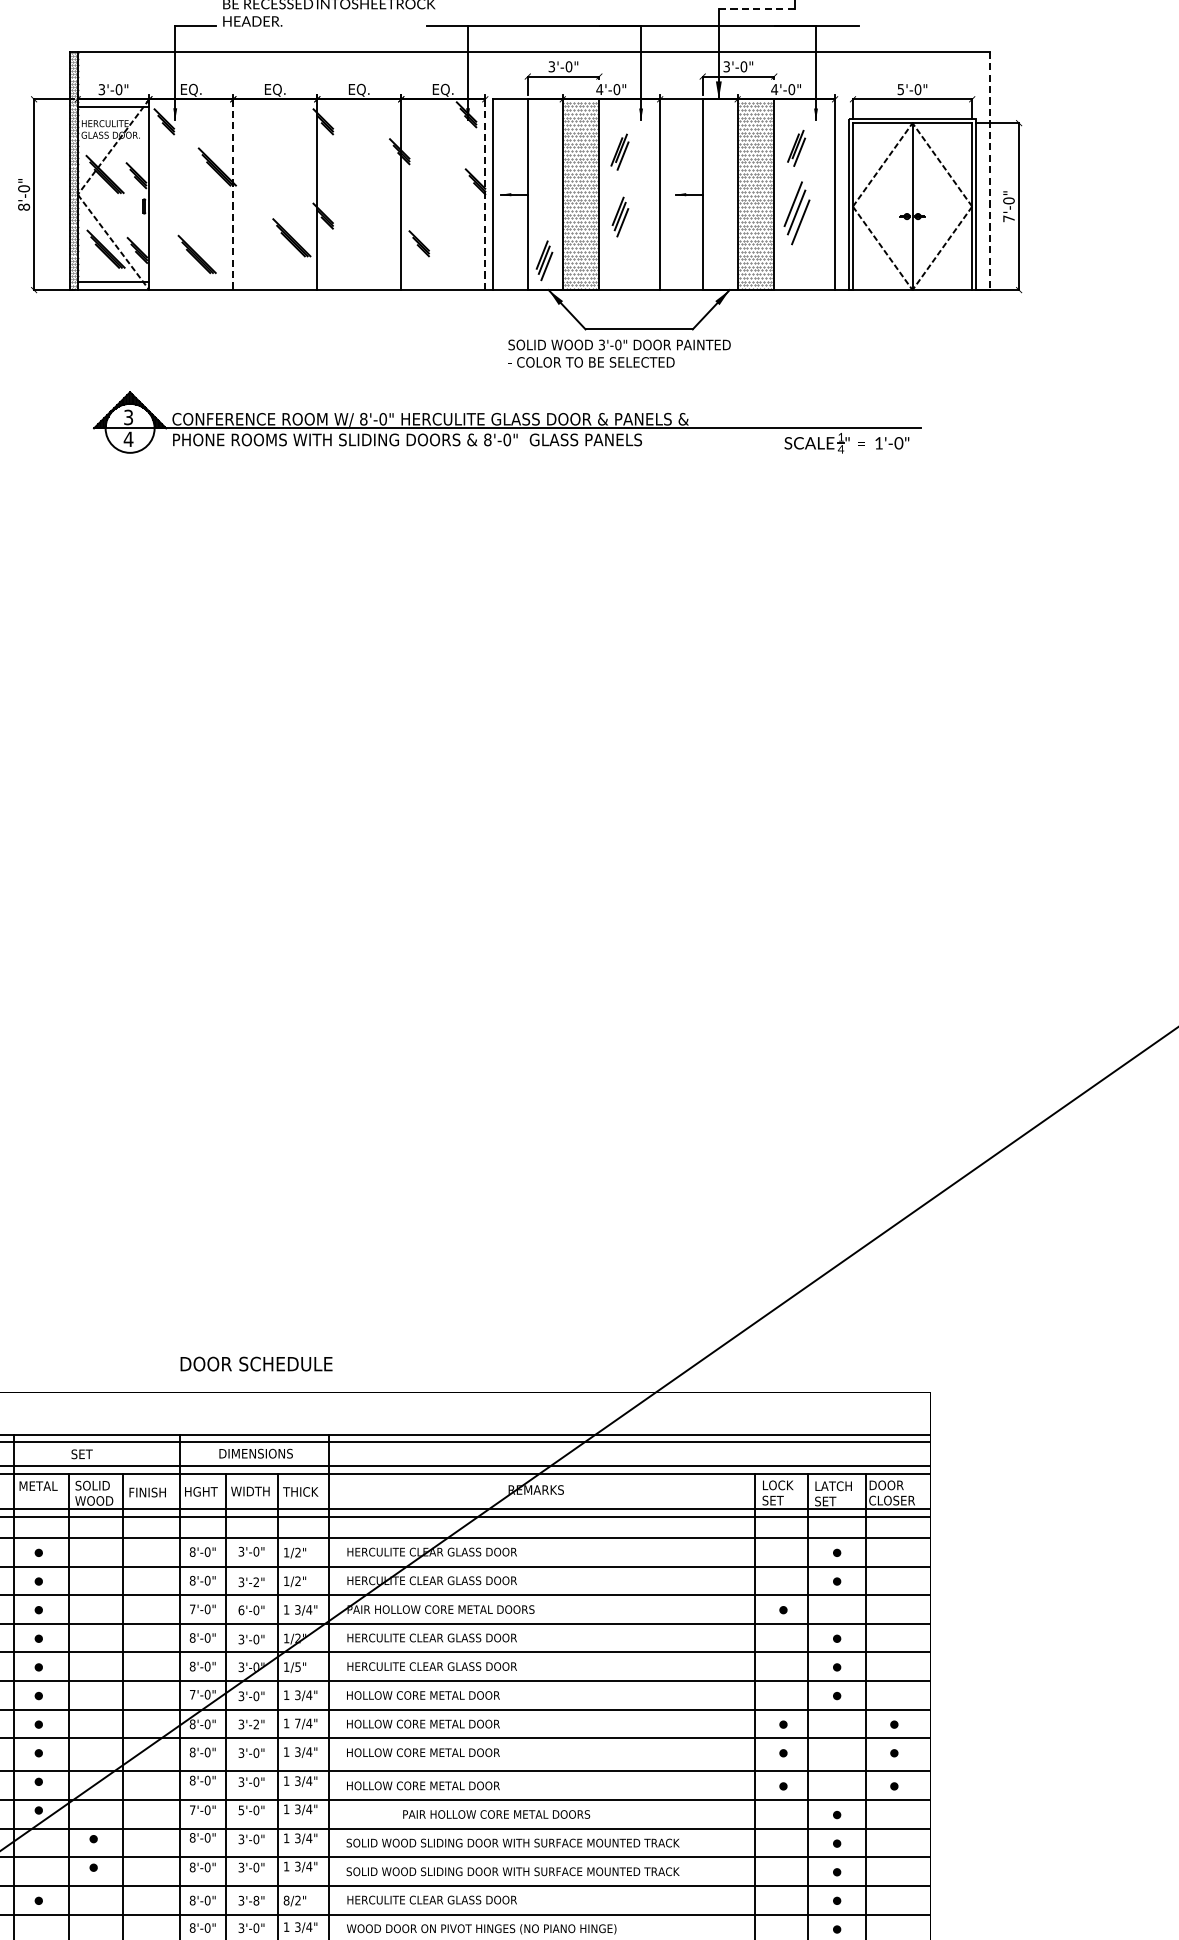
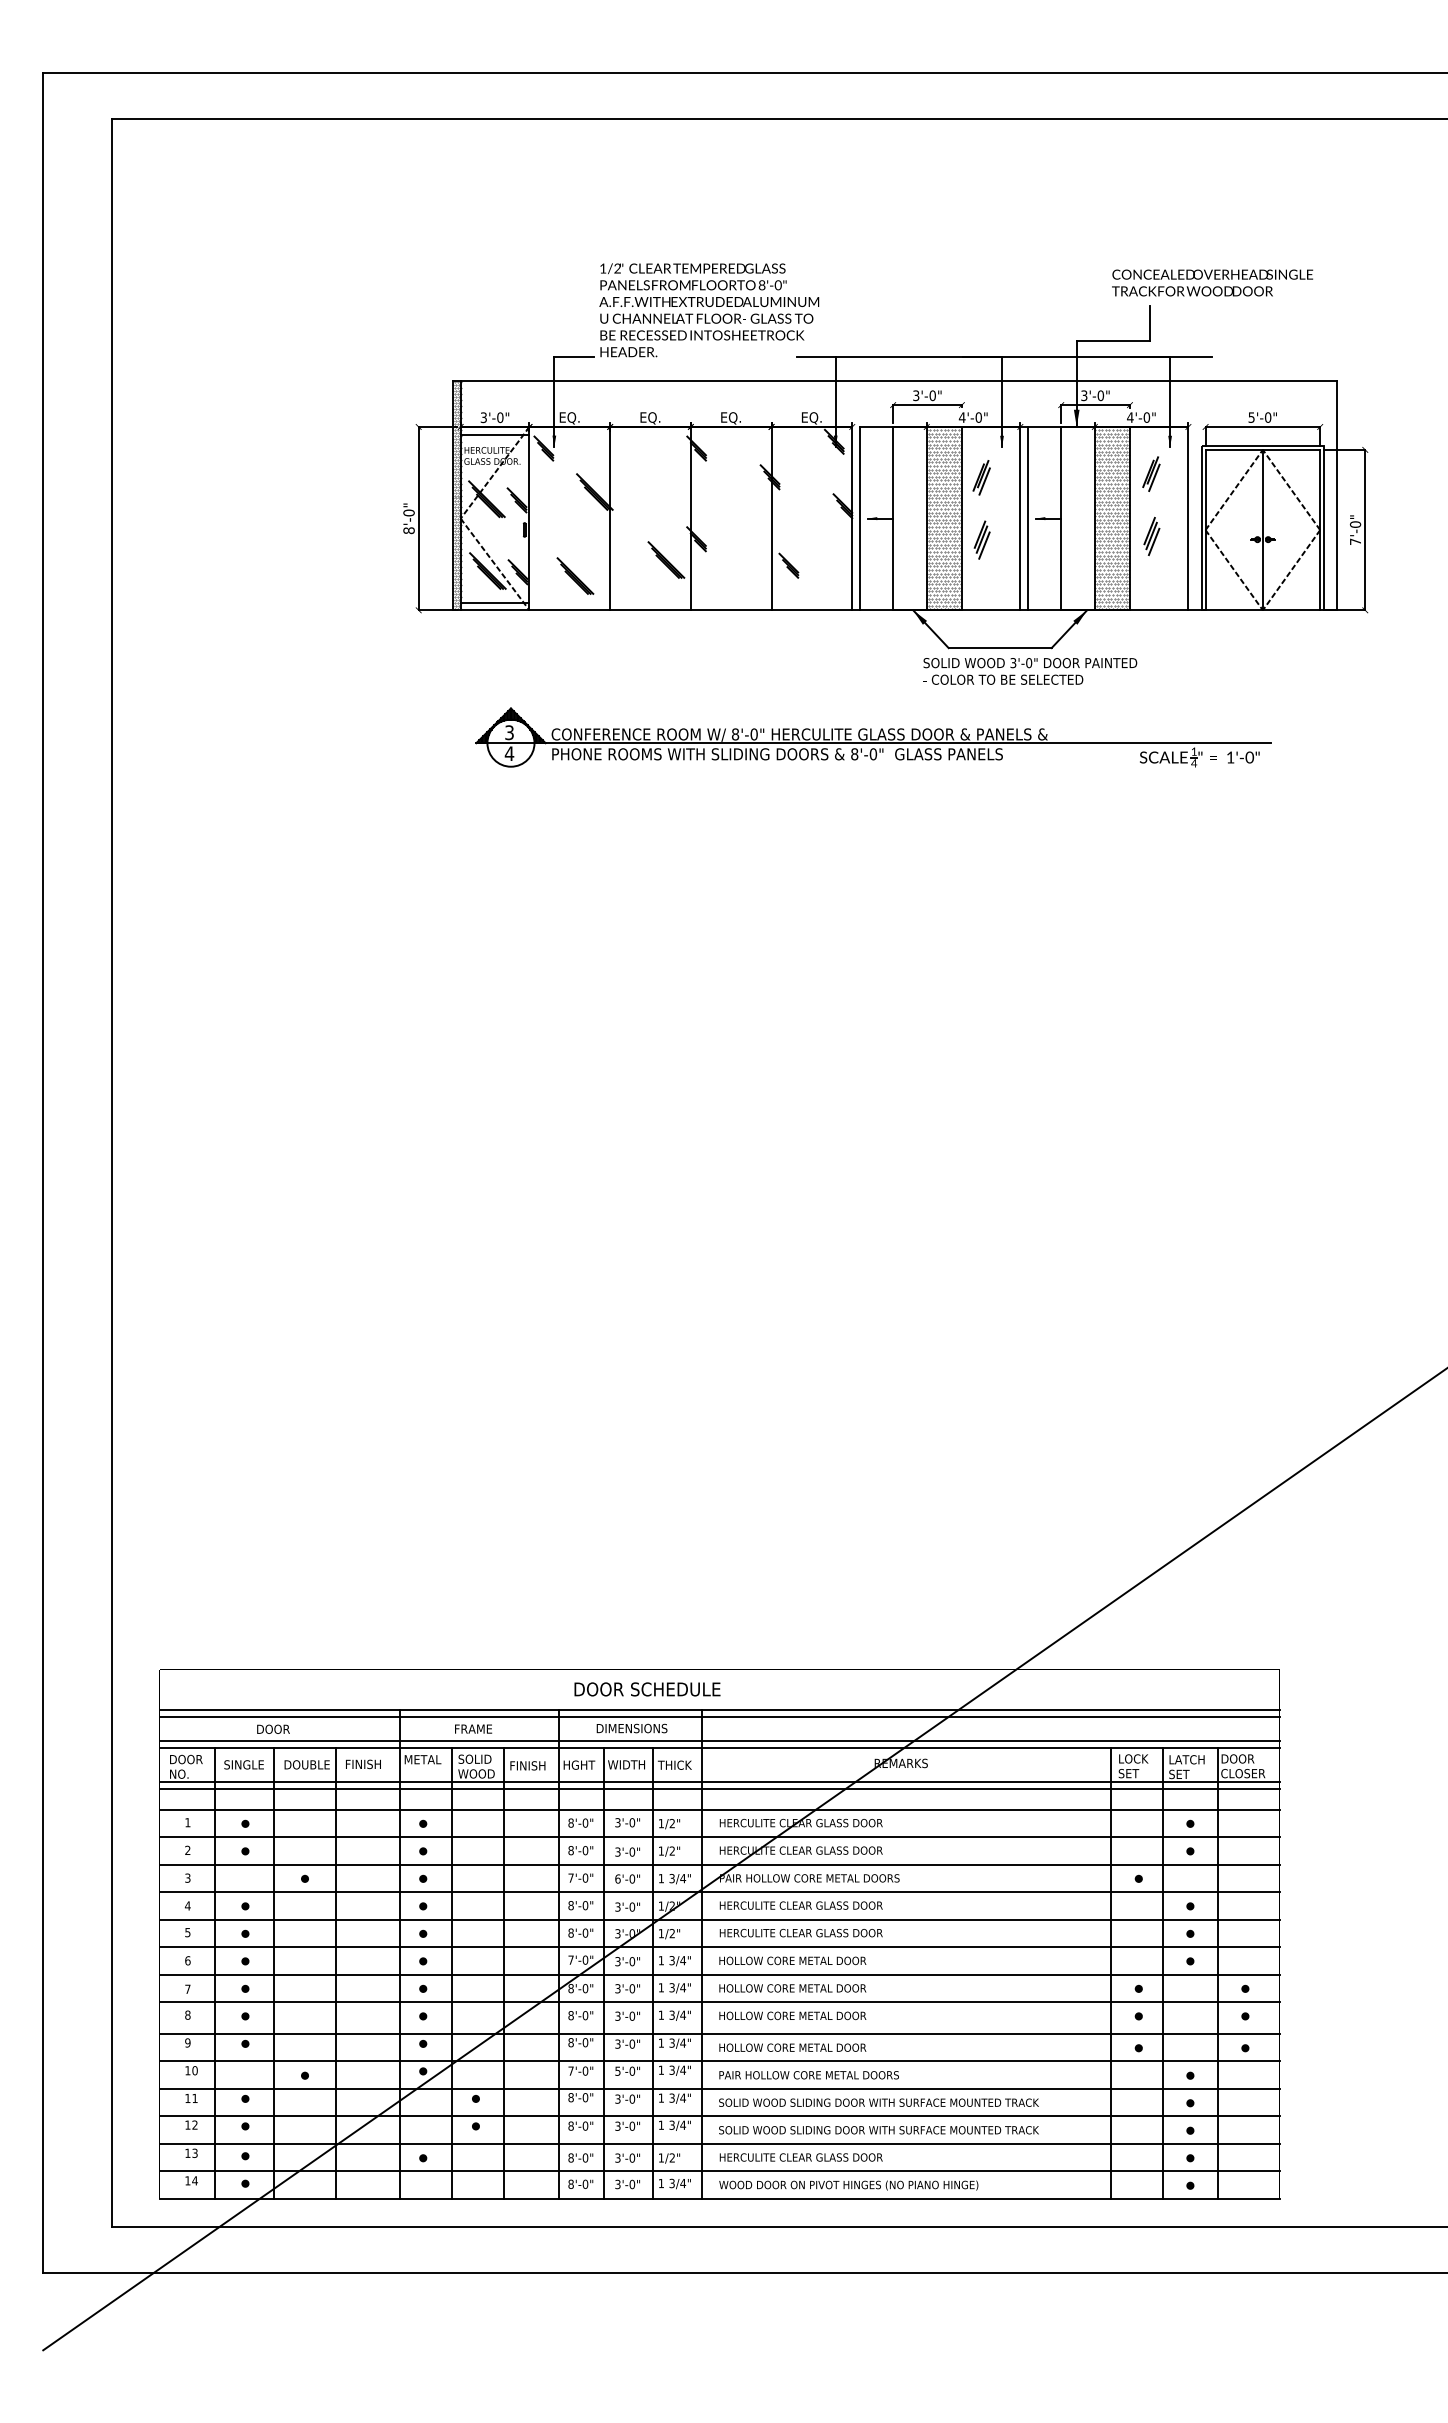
line: (757, 9) -> (1113, 340), dashed -> solid
line: (990, 170) -> (1337, 495), dashed -> solid
line: (233, 194) -> (610, 518), dashed -> solid
line: (485, 194) -> (852, 518), dashed -> solid
line: (667, 194) -> (1027, 518), added
part: (796, 213) -> (1151, 536), size x0.62
part: (543, 260) -> (908, 581), removed
text: (619, 353) -> (1030, 671), moved
text: (256, 1364) -> (647, 1689), moved
text: (91, 1453) -> (473, 1728), SET -> FRAME
text: (256, 1581) -> (632, 1851), 3'-2" -> 3'-0"
text: (297, 1667) -> (671, 1933), 1/5" -> 1/2"
text: (297, 1723) -> (671, 1987), 7/4" -> 3/4"
text: (256, 1724) -> (632, 1988), 3'-2" -> 3'-0"
text: (495, 1814) -> (808, 2075), moved
text: (256, 1900) -> (632, 2157), 3'-8" -> 3'-0"
text: (286, 1900) -> (661, 2157), 8/2" -> 1/2"

